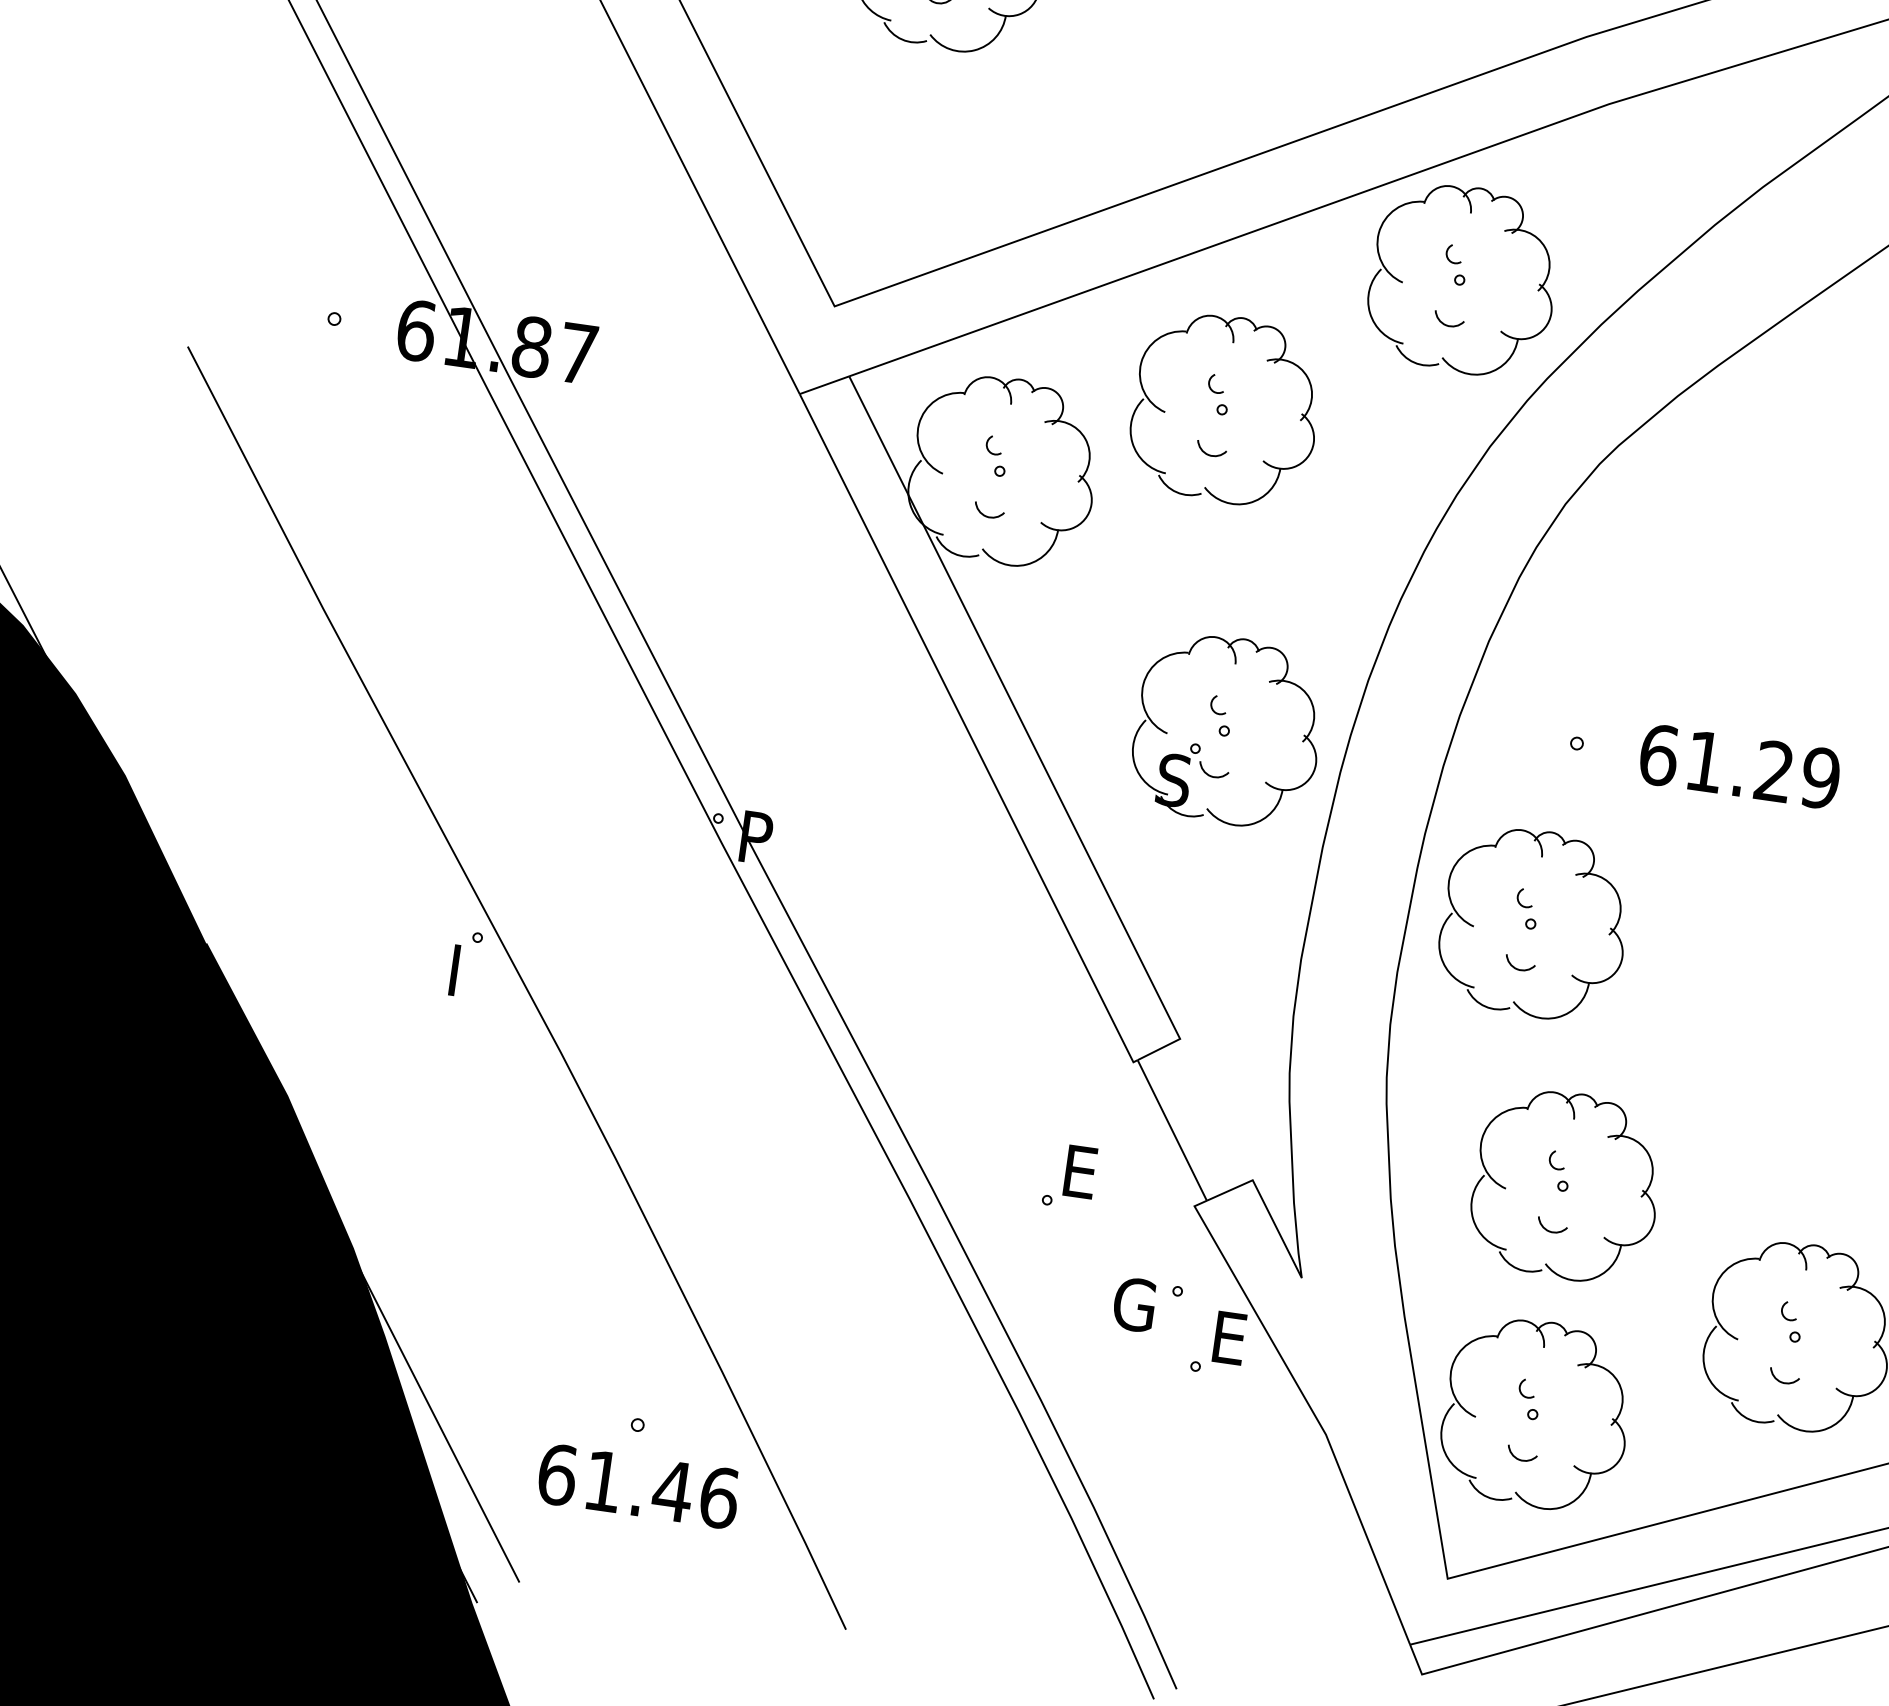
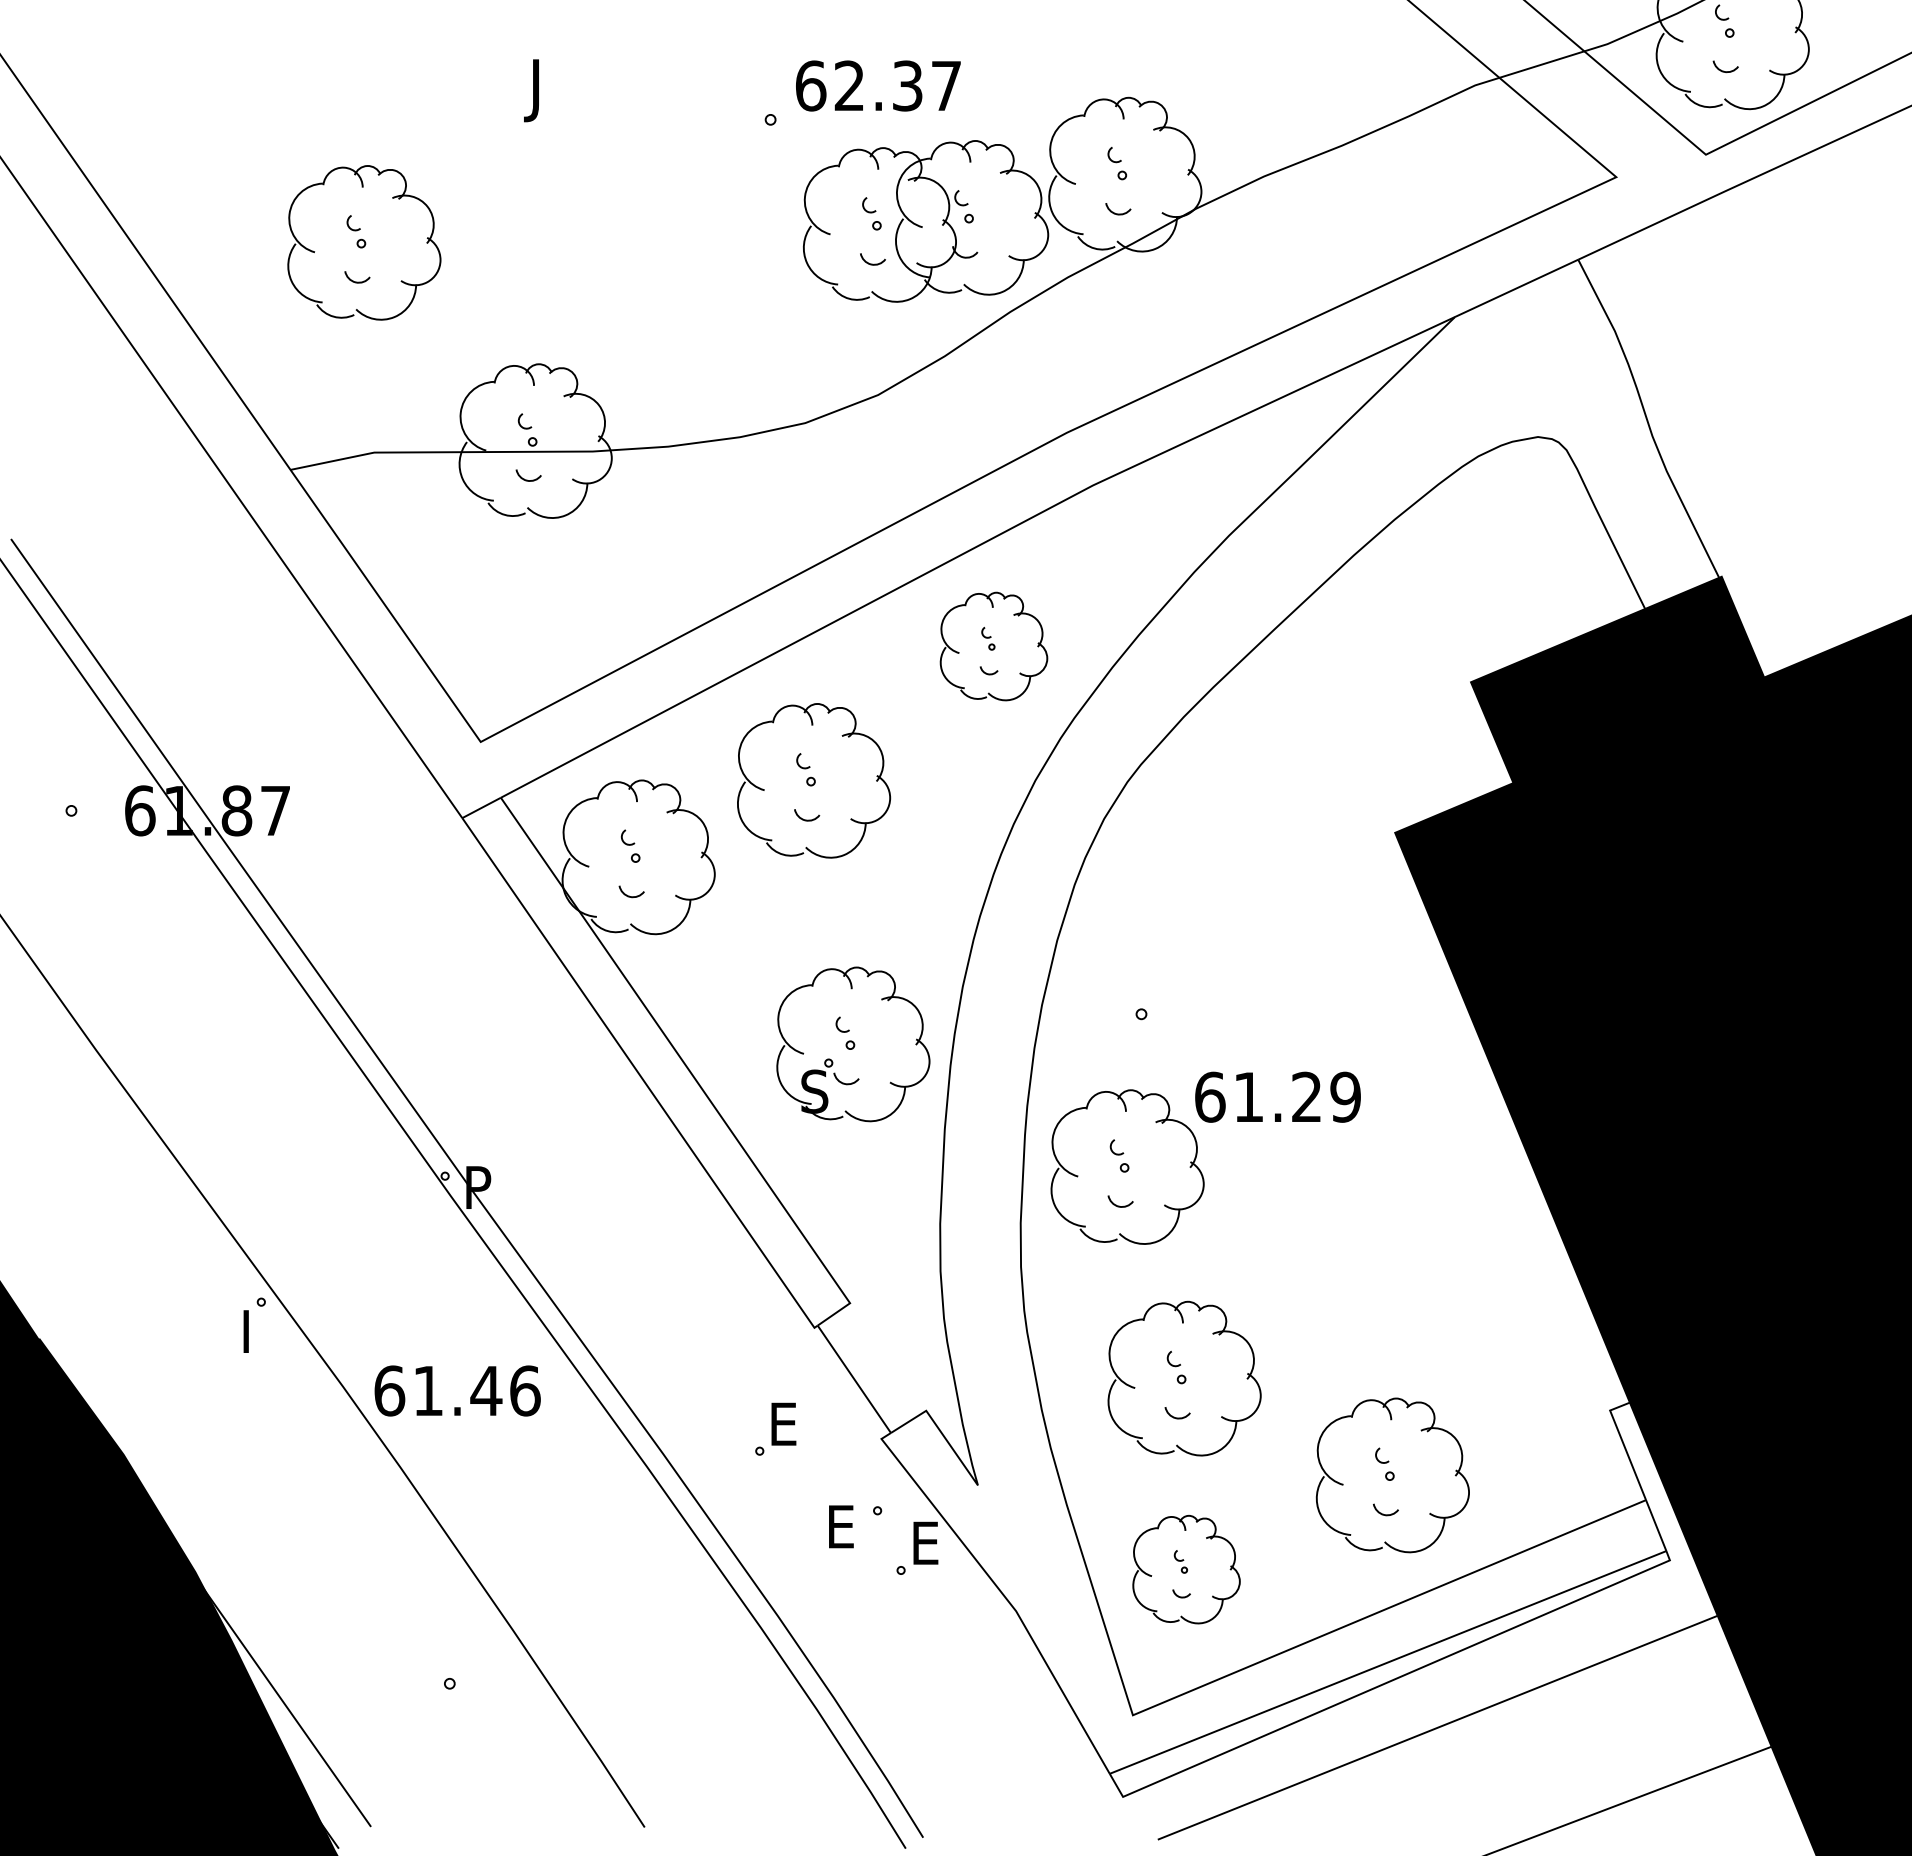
part: (1462, 279) -> (993, 646), size x0.7
text: (1739, 765) -> (1277, 1096), moved
text: (1134, 1304) -> (843, 1526), G -> E
part: (1536, 1413) -> (1186, 1569), size x0.7
text: (638, 1485) -> (457, 1390), moved

